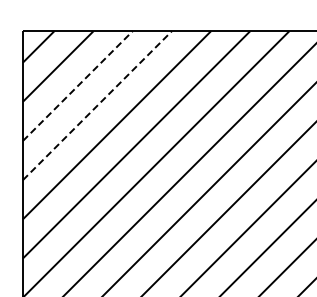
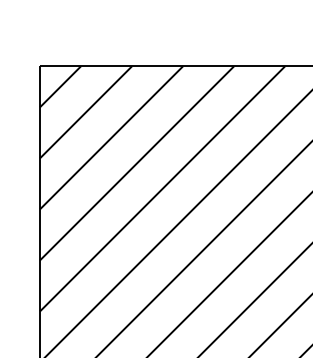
line: (77, 86) -> (111, 138), dashed -> solid
line: (97, 105) -> (137, 163), dashed -> solid

